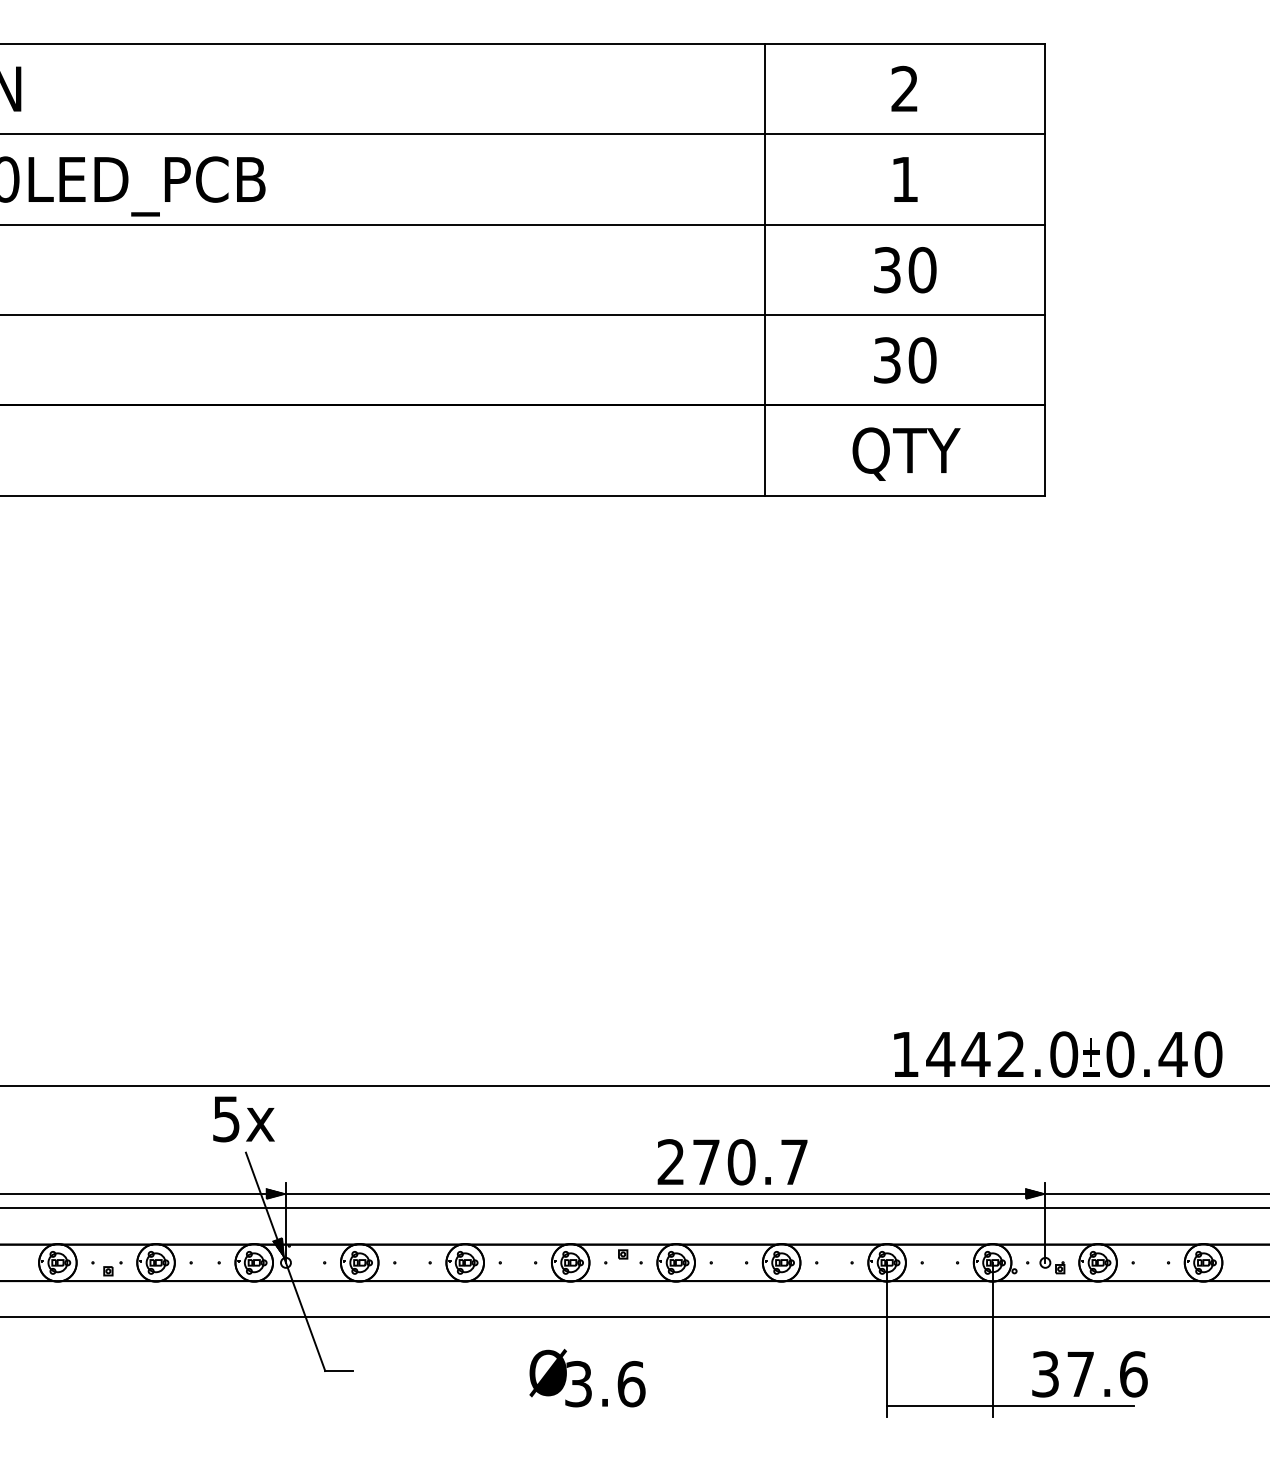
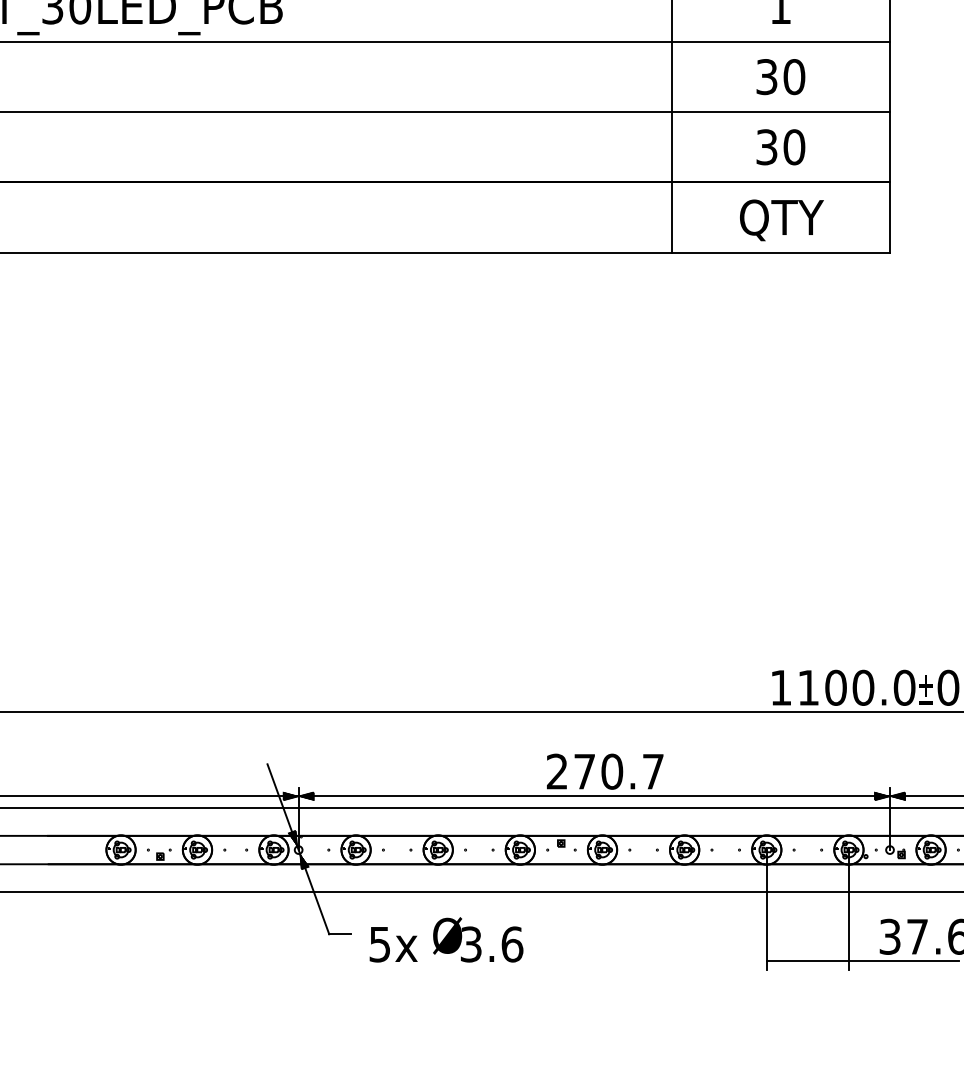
text: (975, 1054) -> (835, 687), 1442.0 -> 1100.0
text: (243, 1119) -> (393, 944), moved
text: (732, 1162) -> (605, 771), moved
hatch: (295, 1193) -> (306, 796), added
hatch: (1055, 1193) -> (897, 796), added
hatch: (293, 1277) -> (304, 861), added
text: (587, 1378) -> (478, 940), moved

